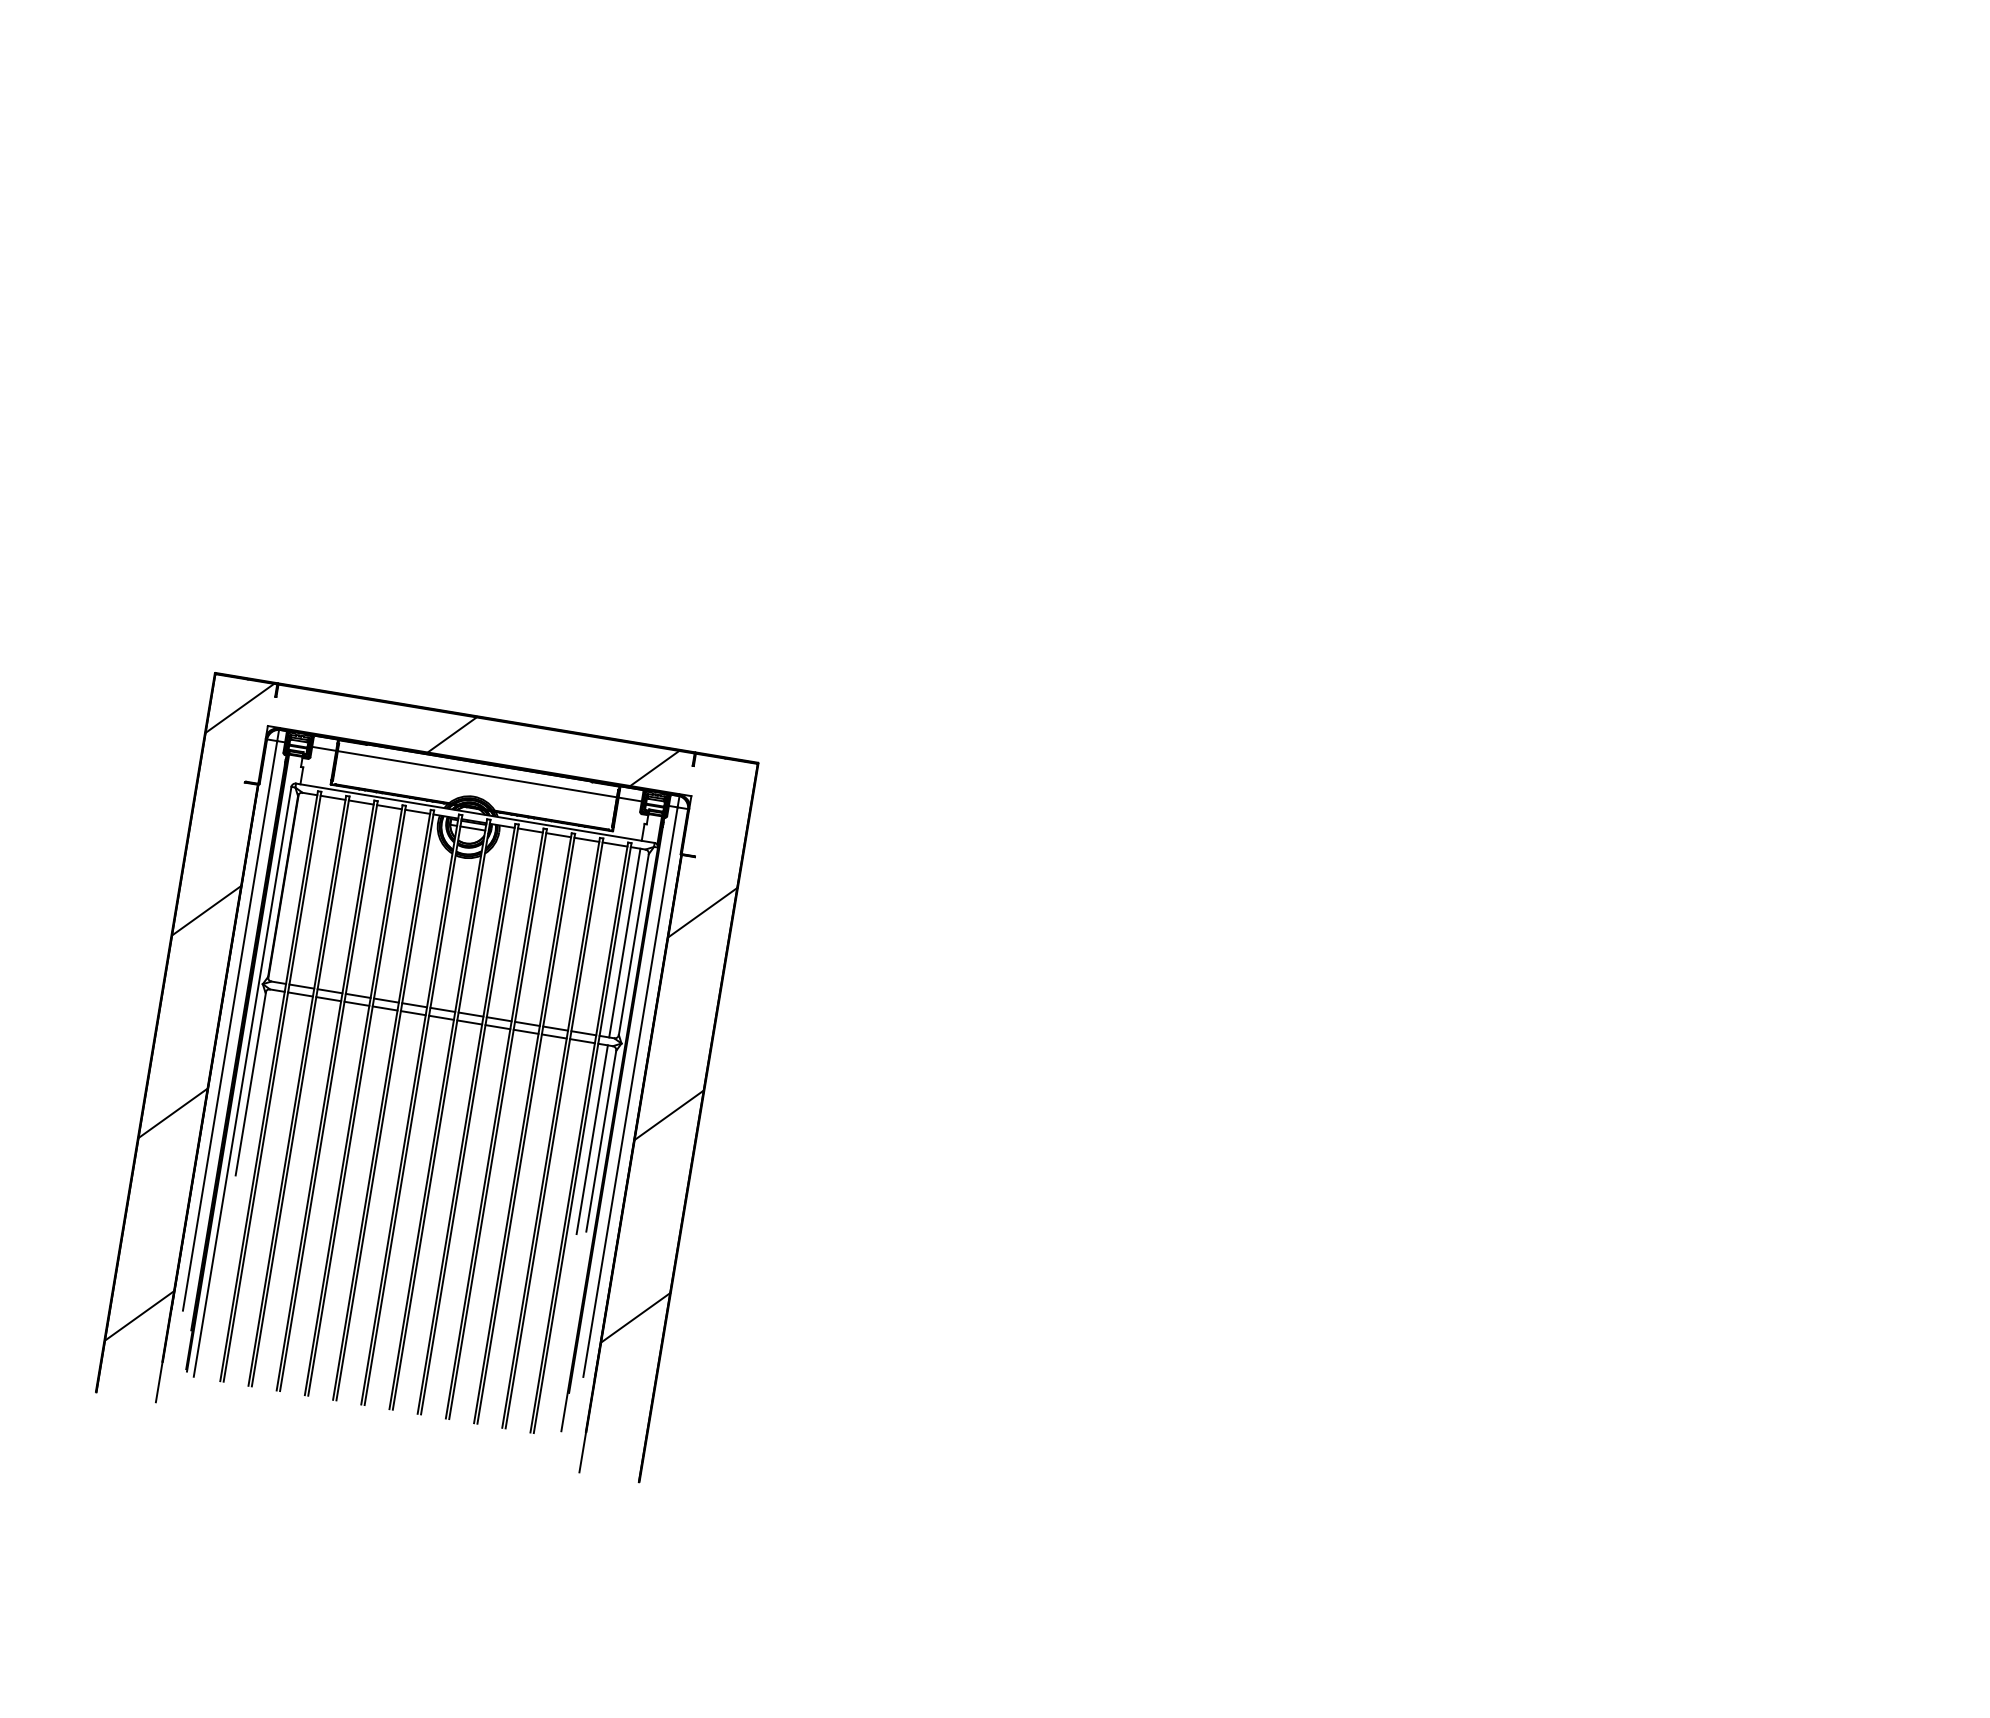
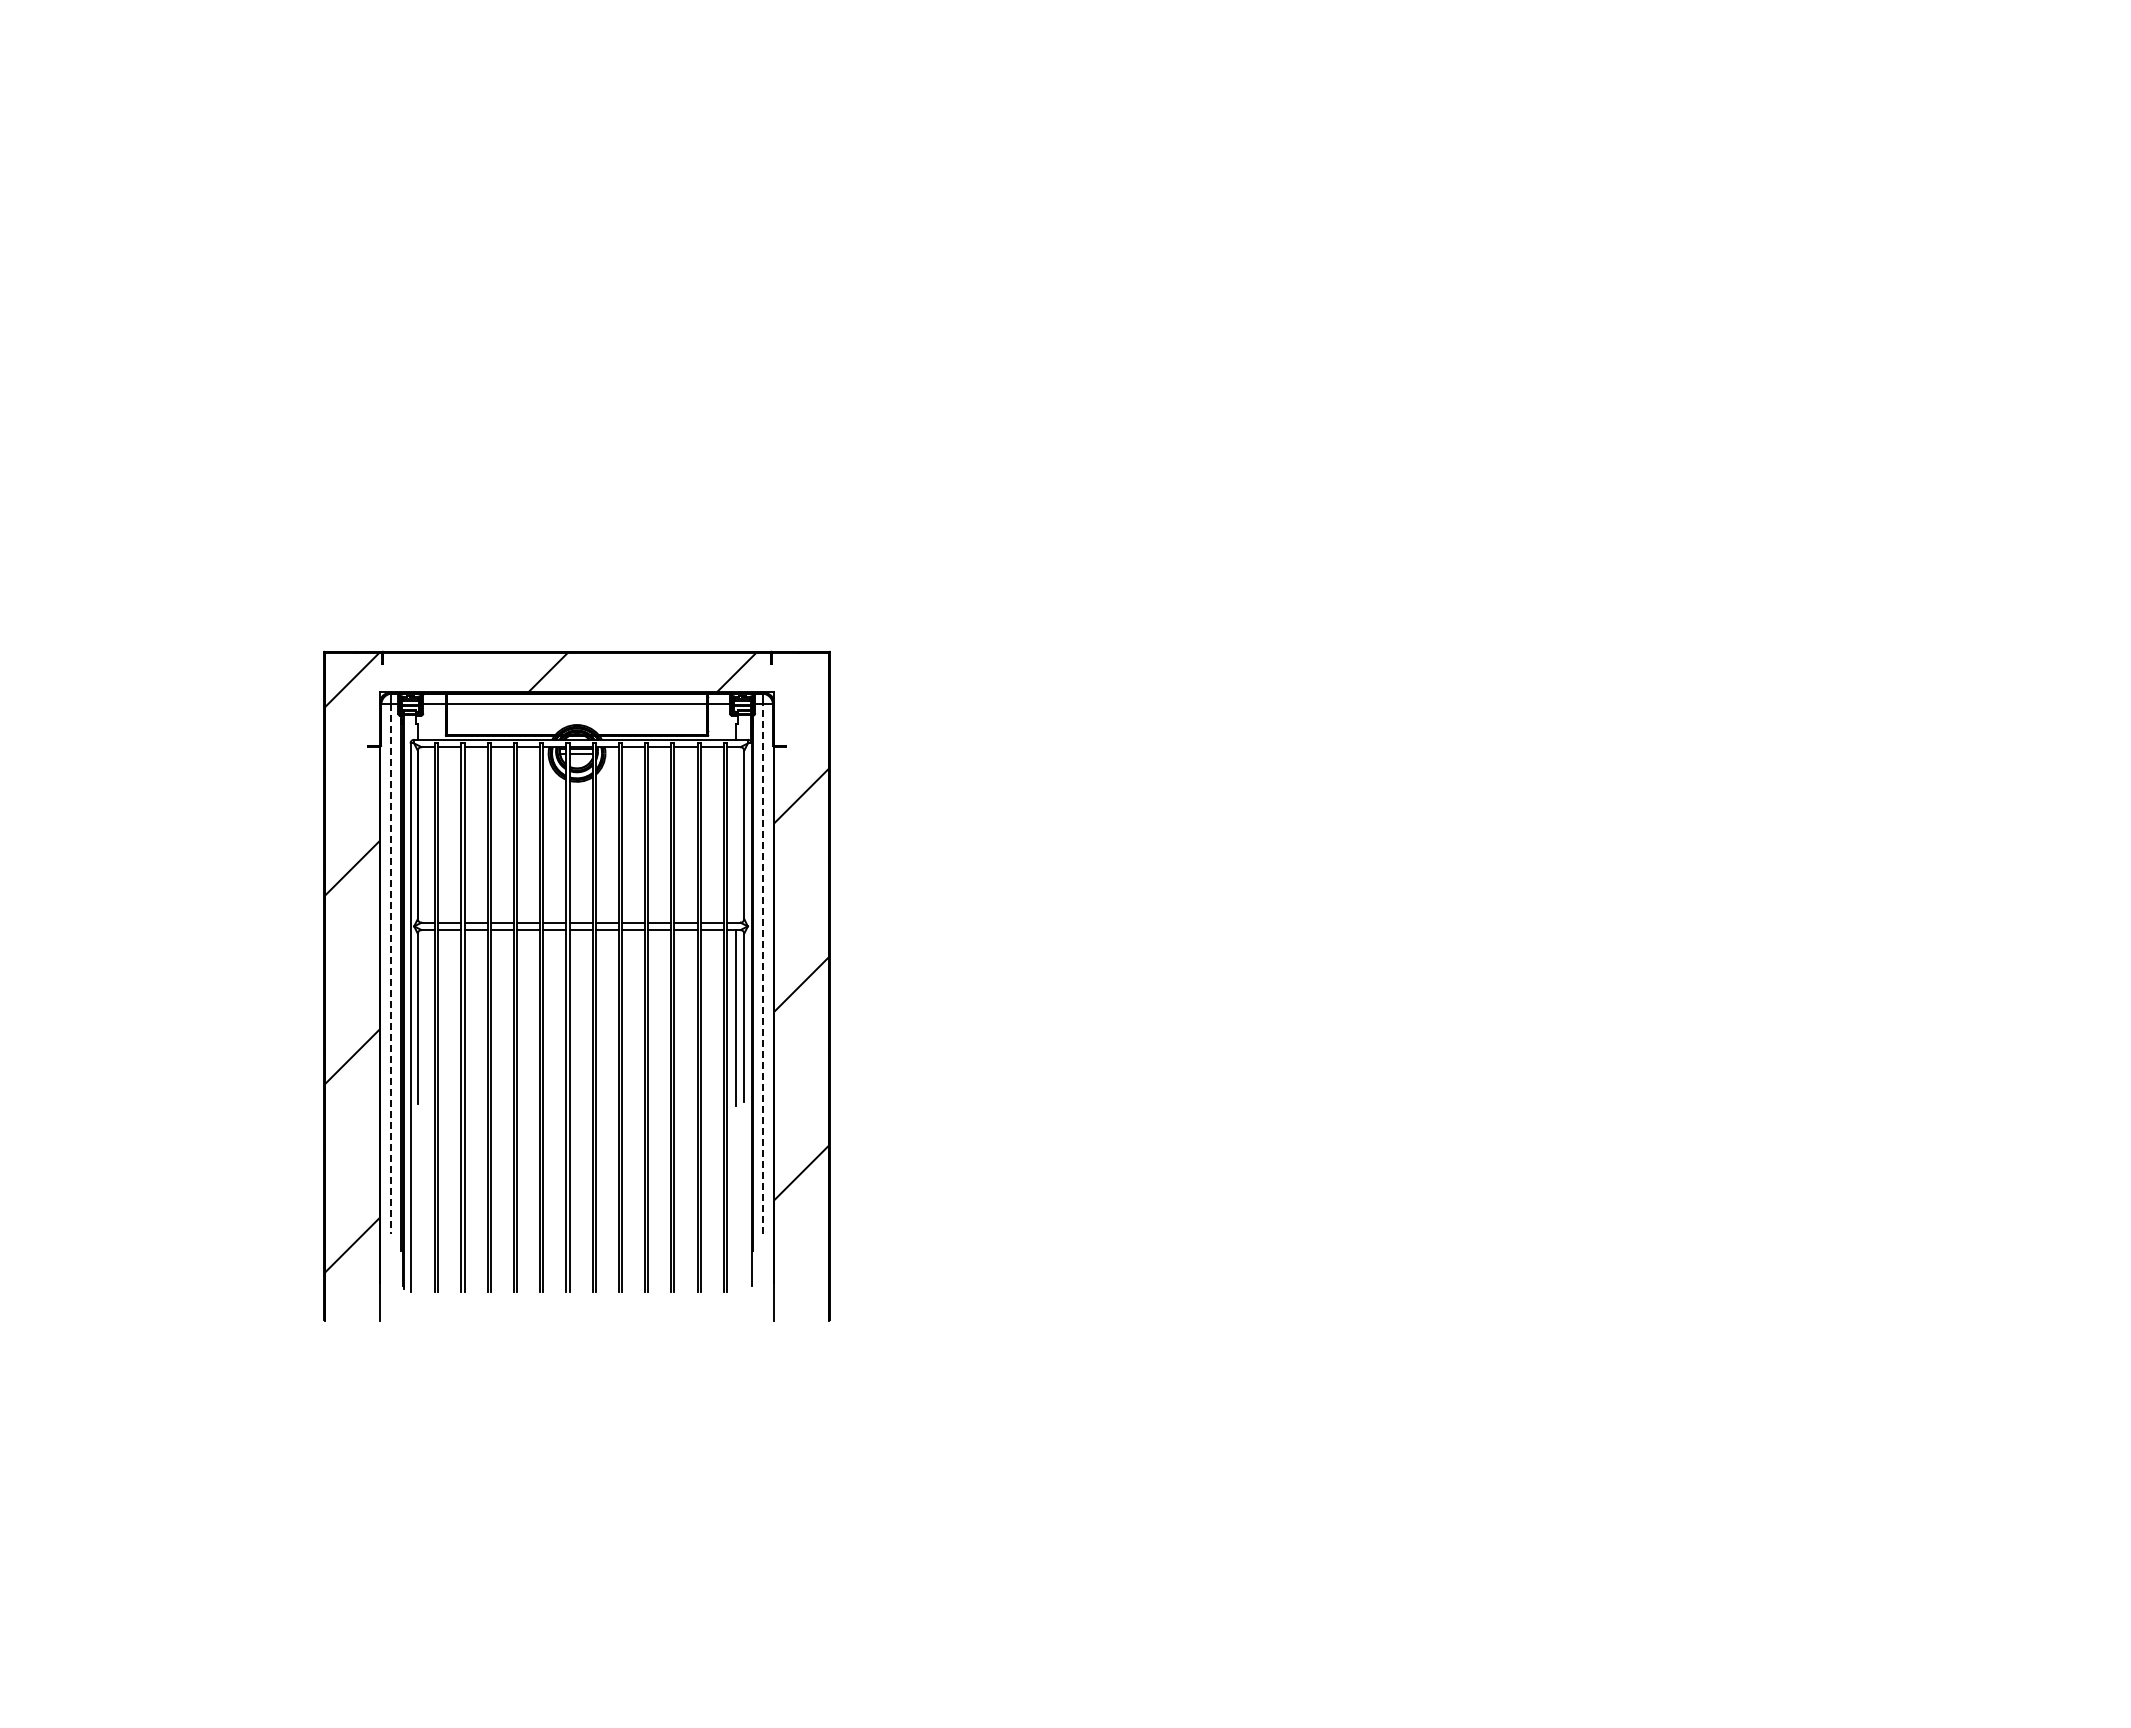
line: (624, 942) -> (735, 834), removed
line: (229, 1026) -> (390, 969), solid -> dashed
line: (630, 1092) -> (763, 969), solid -> dashed

